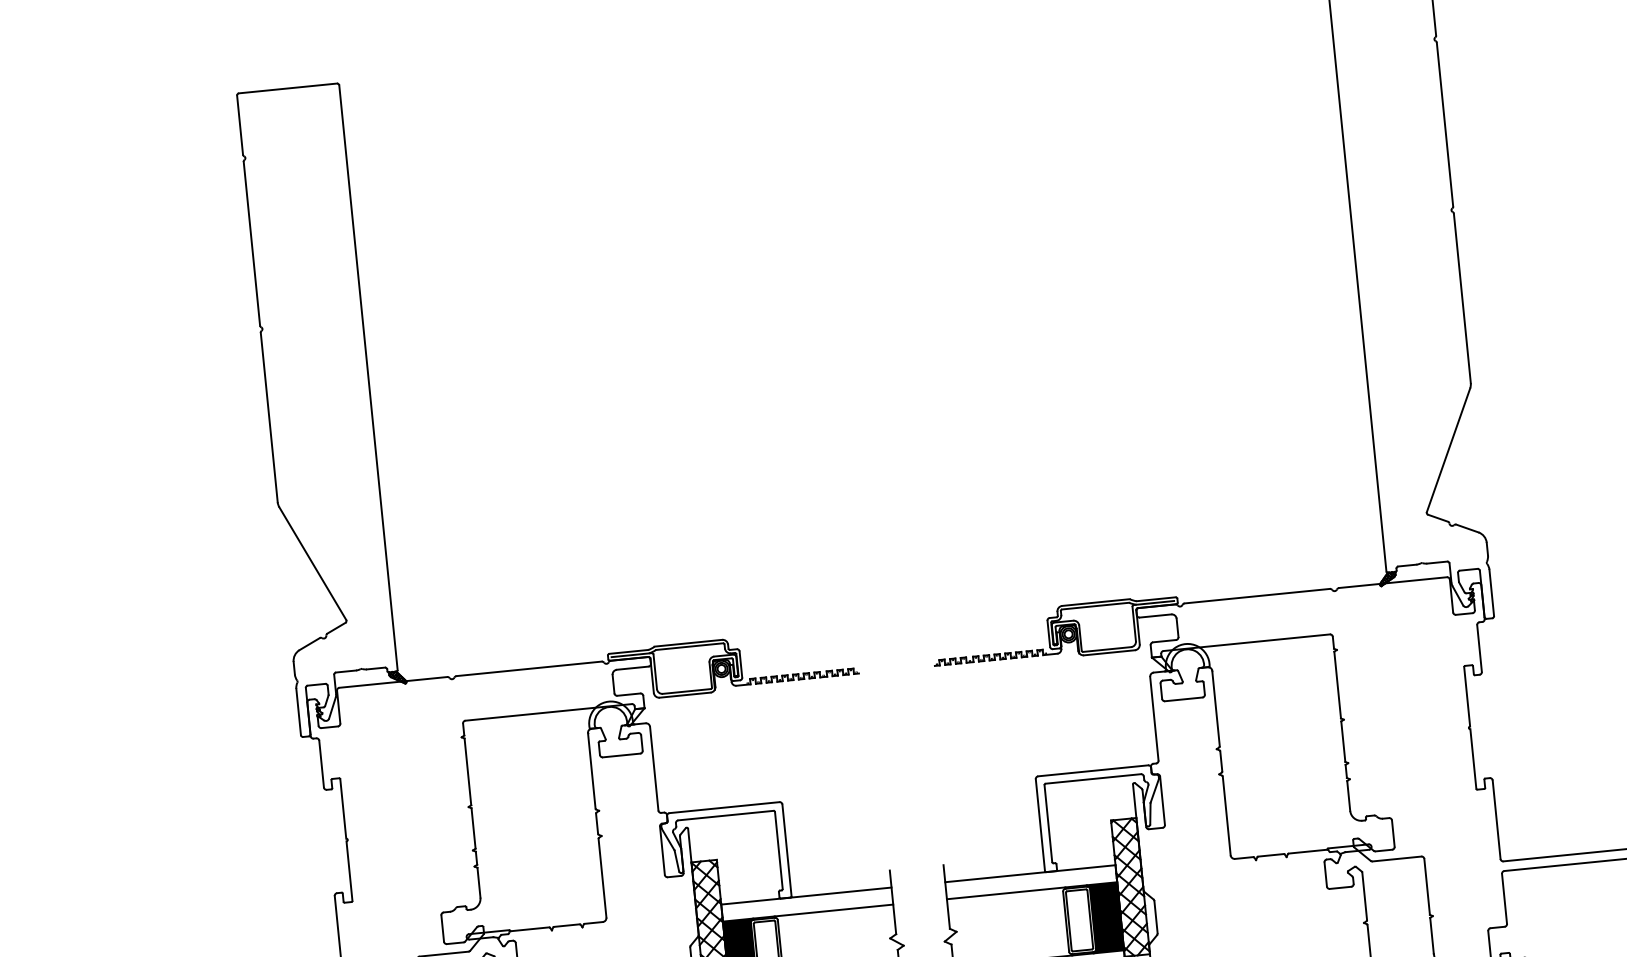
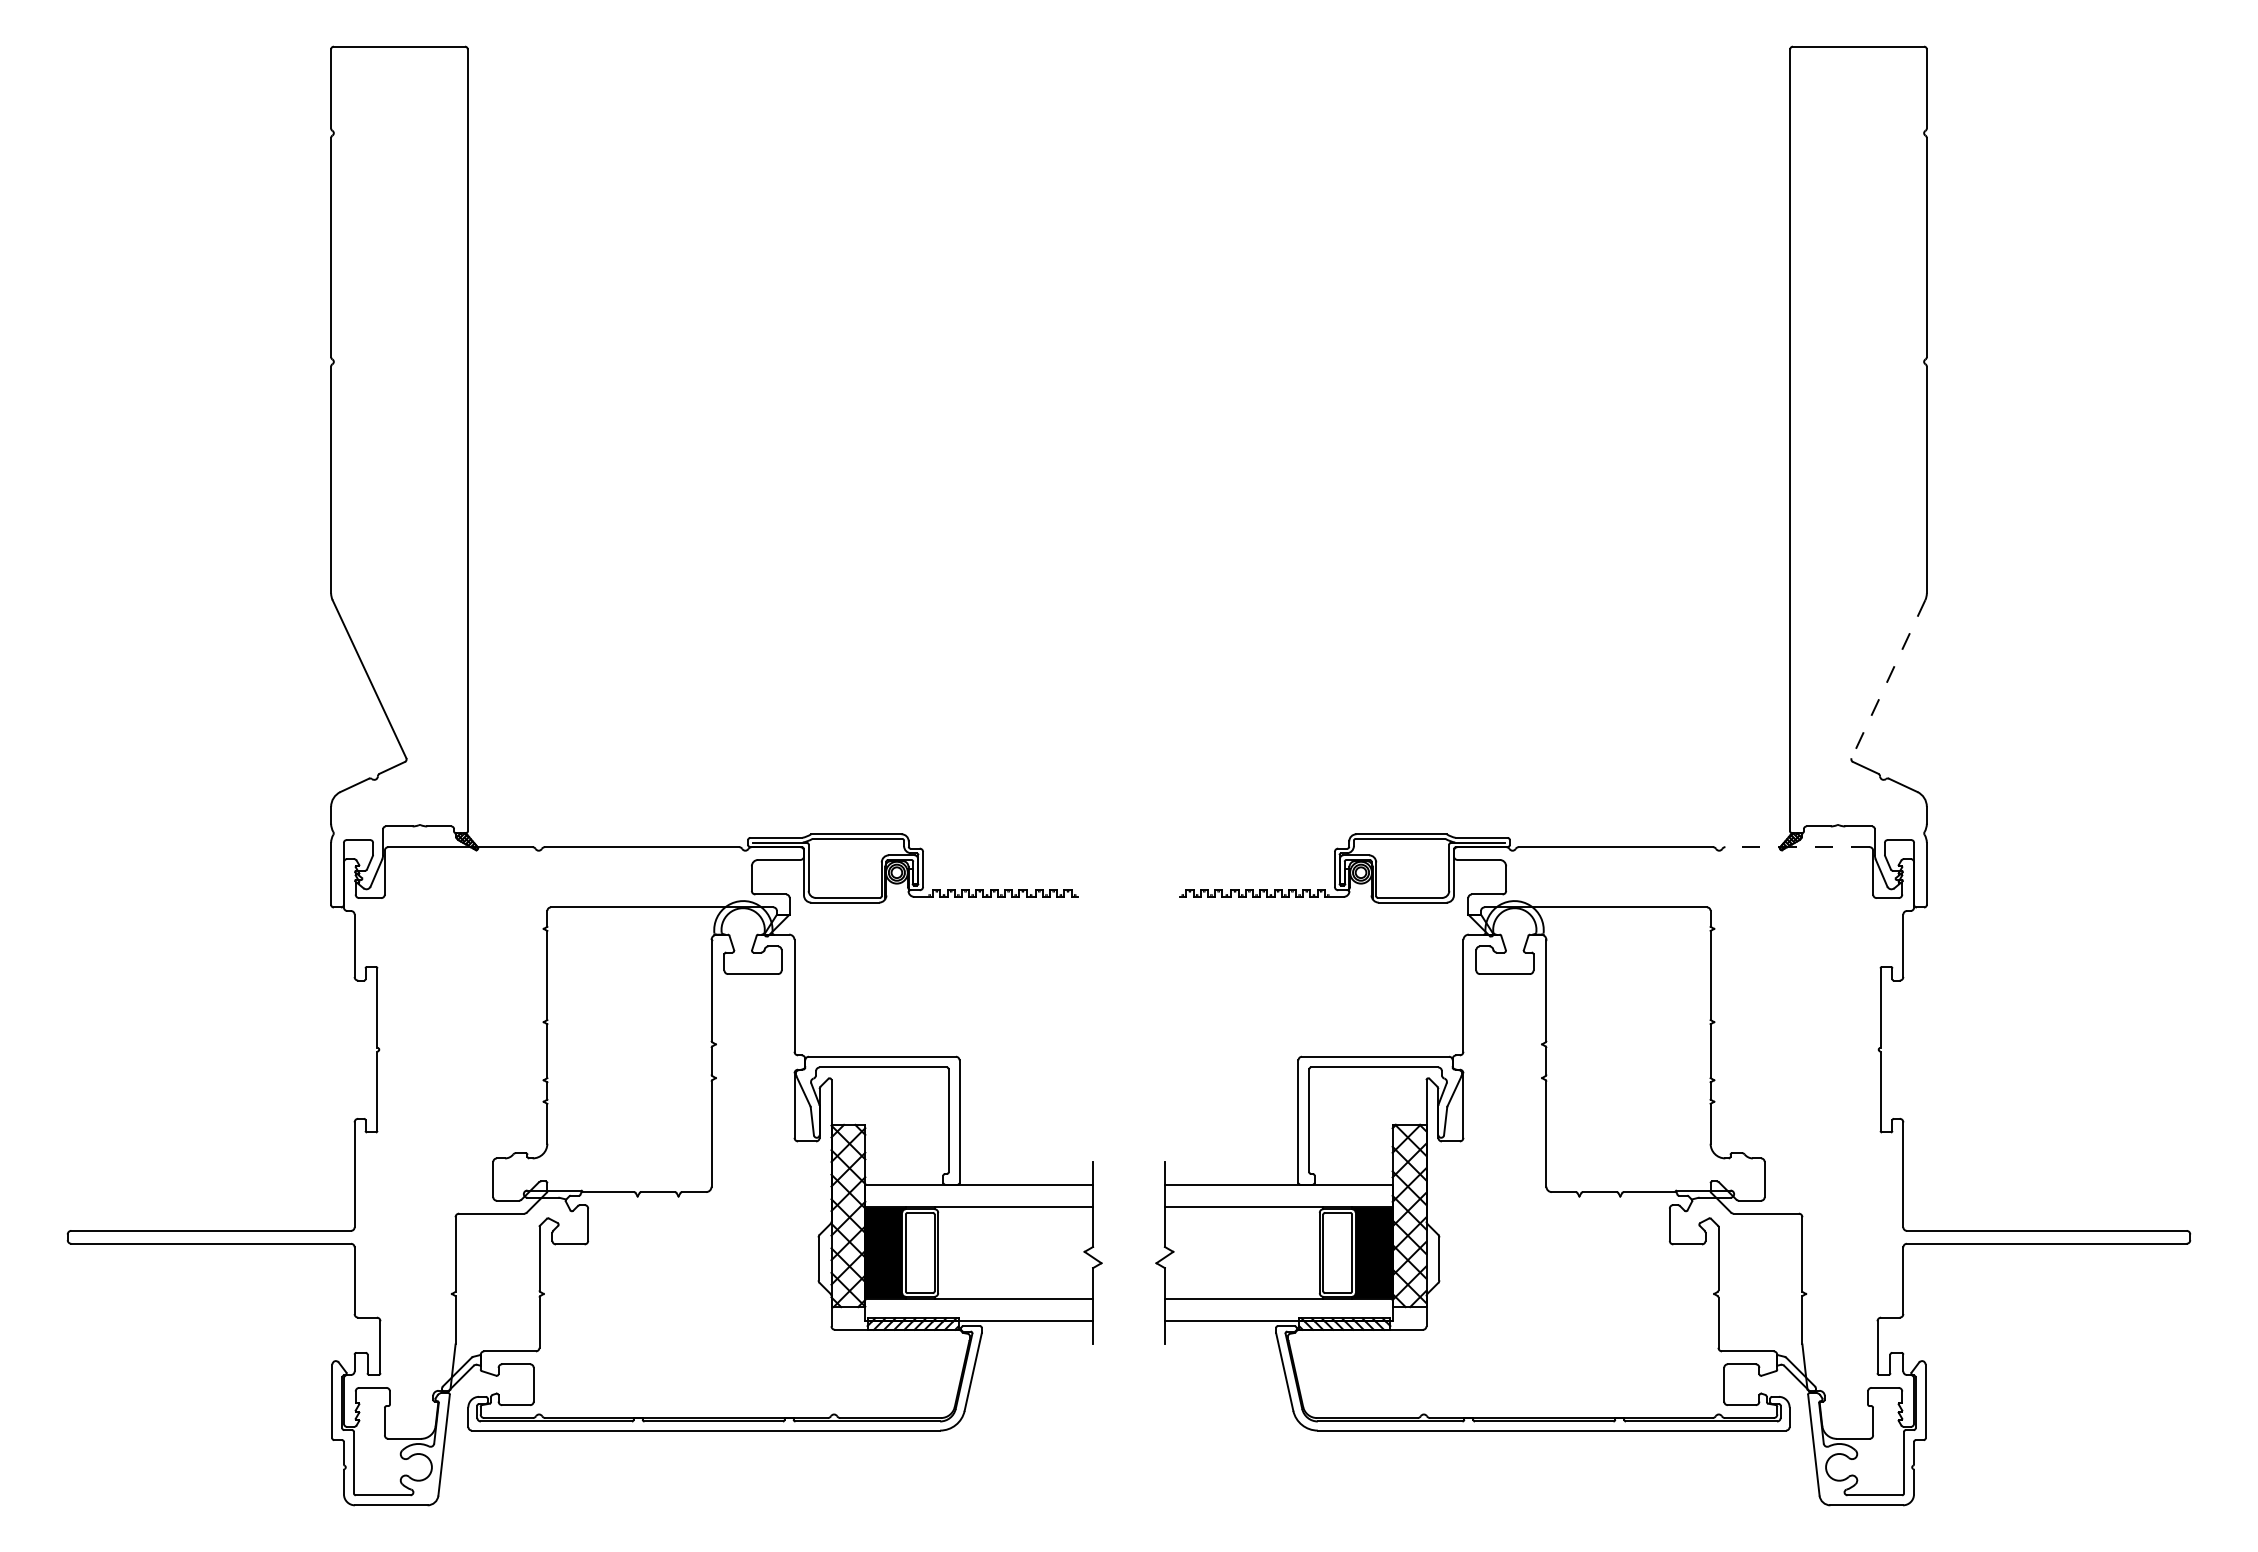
line: (1448, 450) -> (1888, 679), solid -> dashed
line: (1393, 582) -> (1797, 847), solid -> dashed

